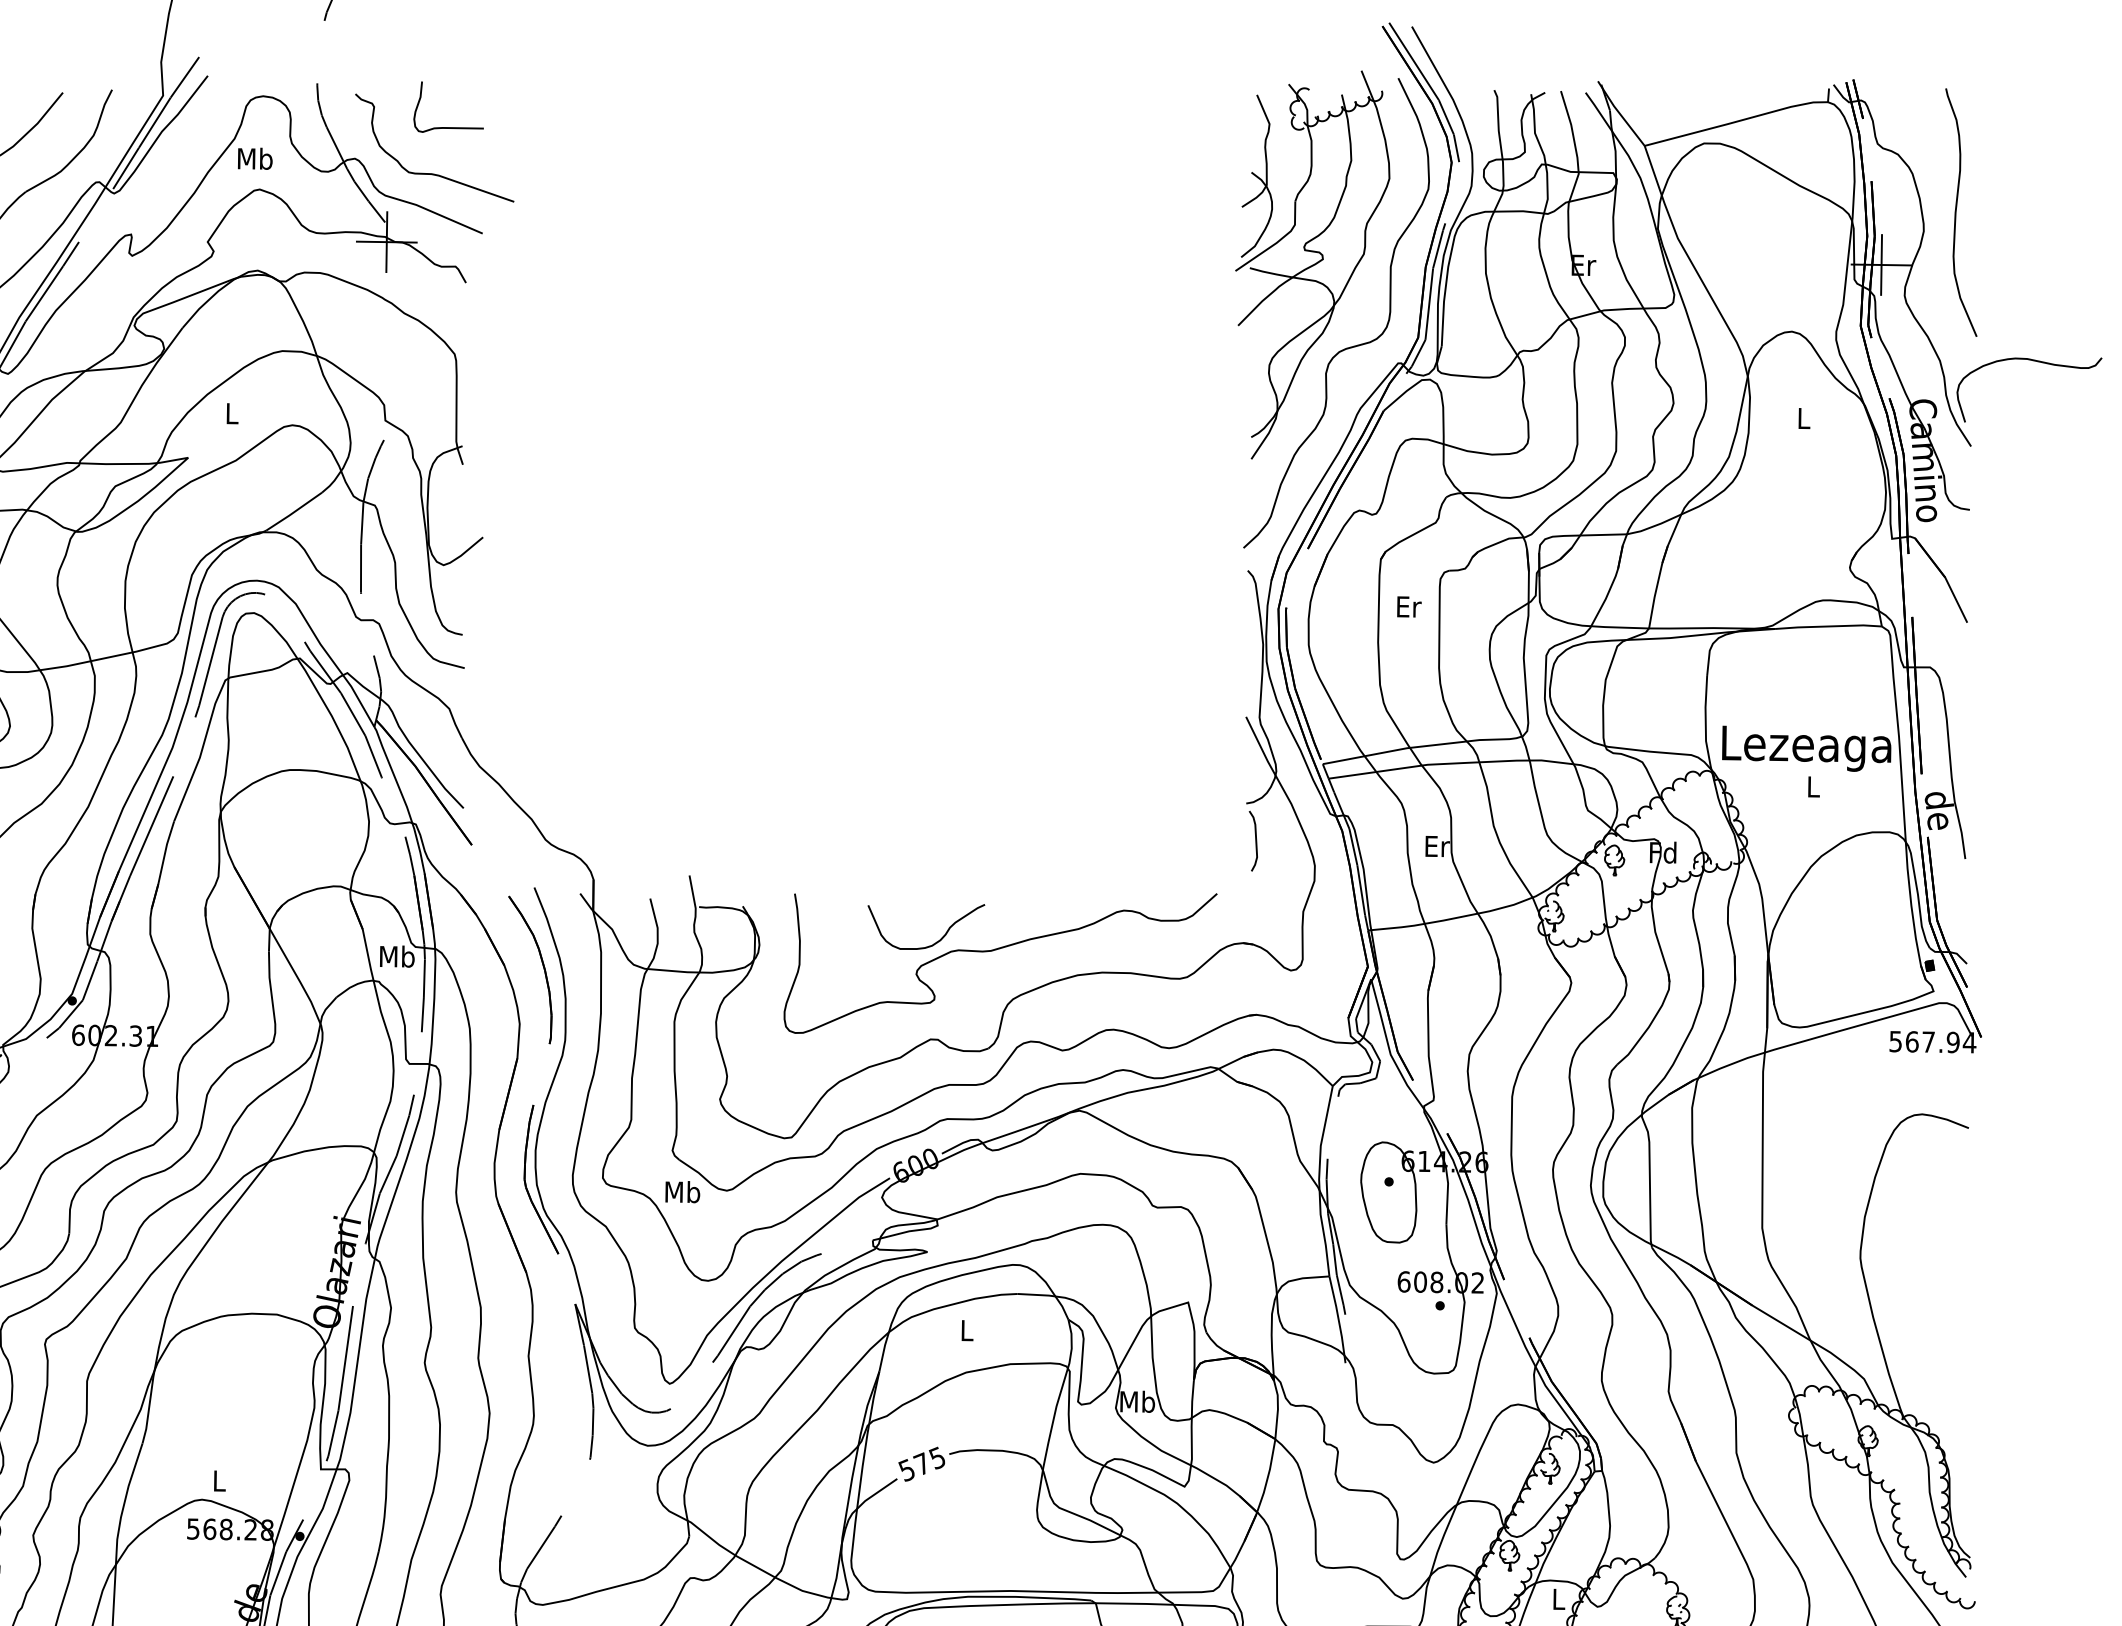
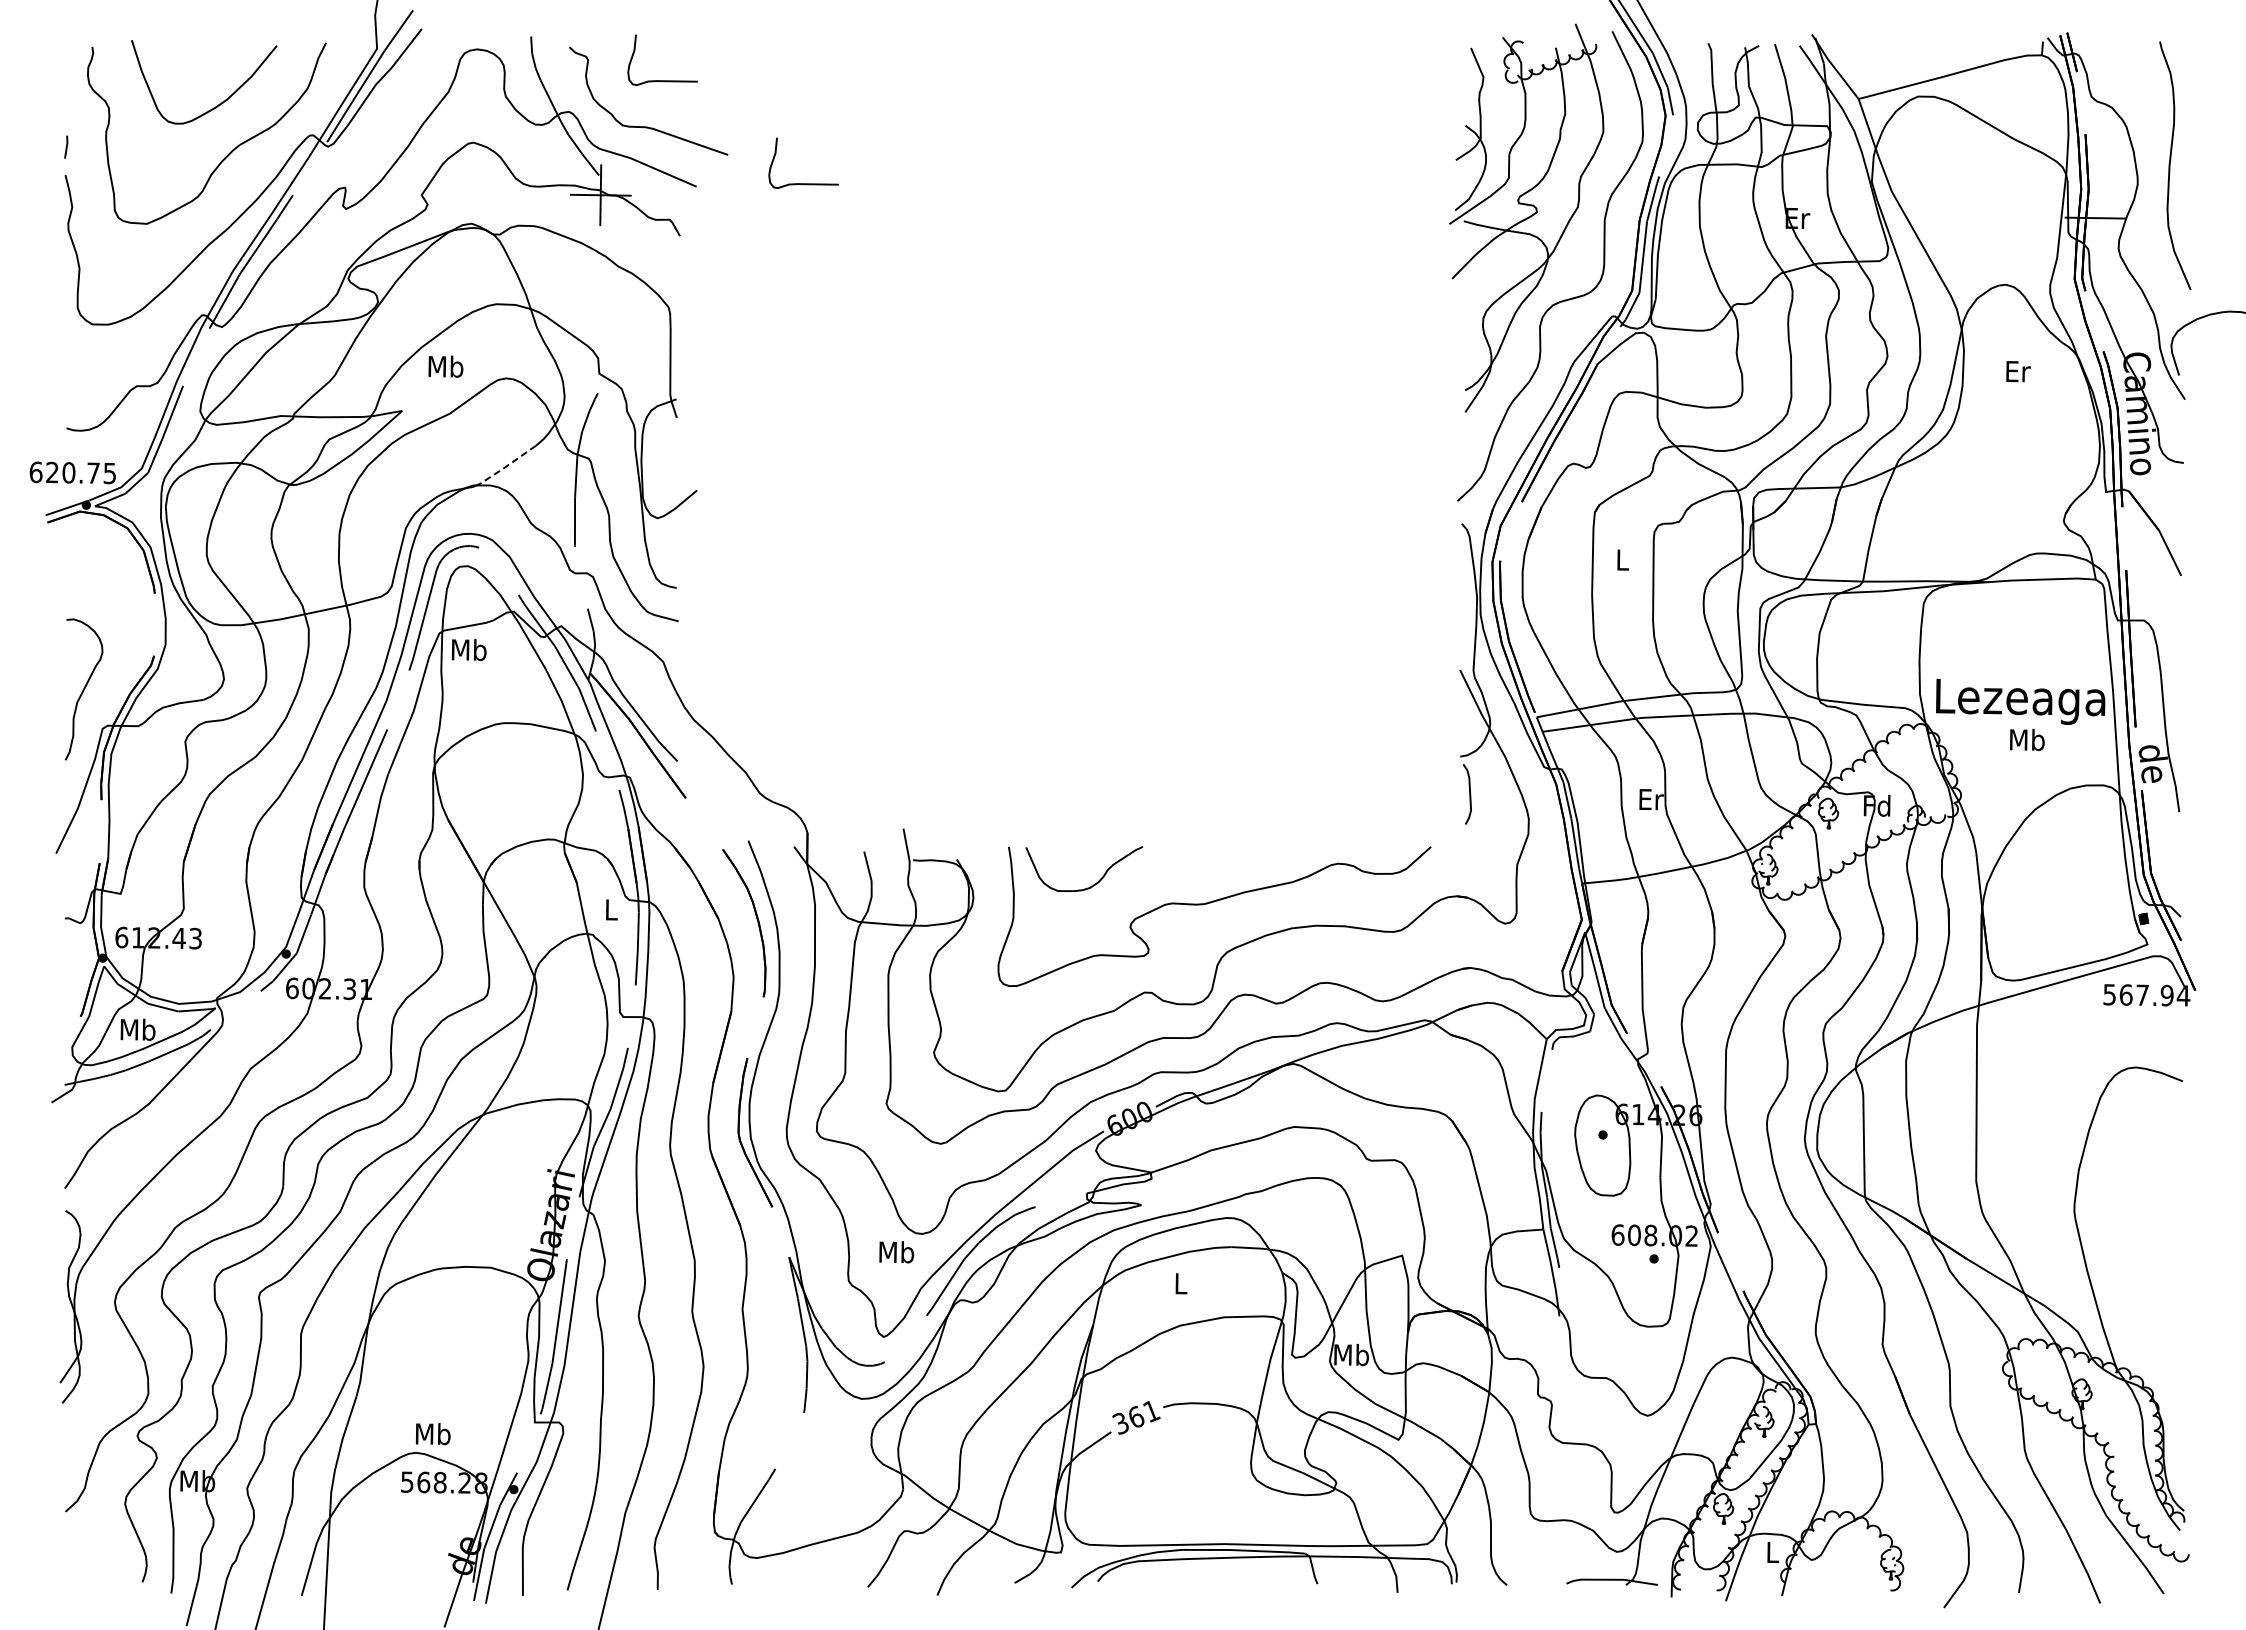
text: (254, 158) -> (468, 649), moved
curve: (589, 230) -> (803, 183), added
line: (1881, 265) -> (2095, 218), removed
text: (231, 413) -> (445, 366), L -> Mb
text: (1804, 418) -> (2018, 371), L -> Er
line: (293, 512) -> (507, 465), solid -> dashed
text: (1409, 606) -> (1623, 559), Er -> L
text: (1813, 786) -> (2027, 739), L -> Mb
curve: (936, 941) -> (1094, 883), moved
text: (396, 956) -> (610, 909), Mb -> L
text: (682, 1192) -> (896, 1252), moved
text: (922, 1463) -> (1136, 1416), 575 -> 361
text: (218, 1481) -> (432, 1434), L -> Mb

